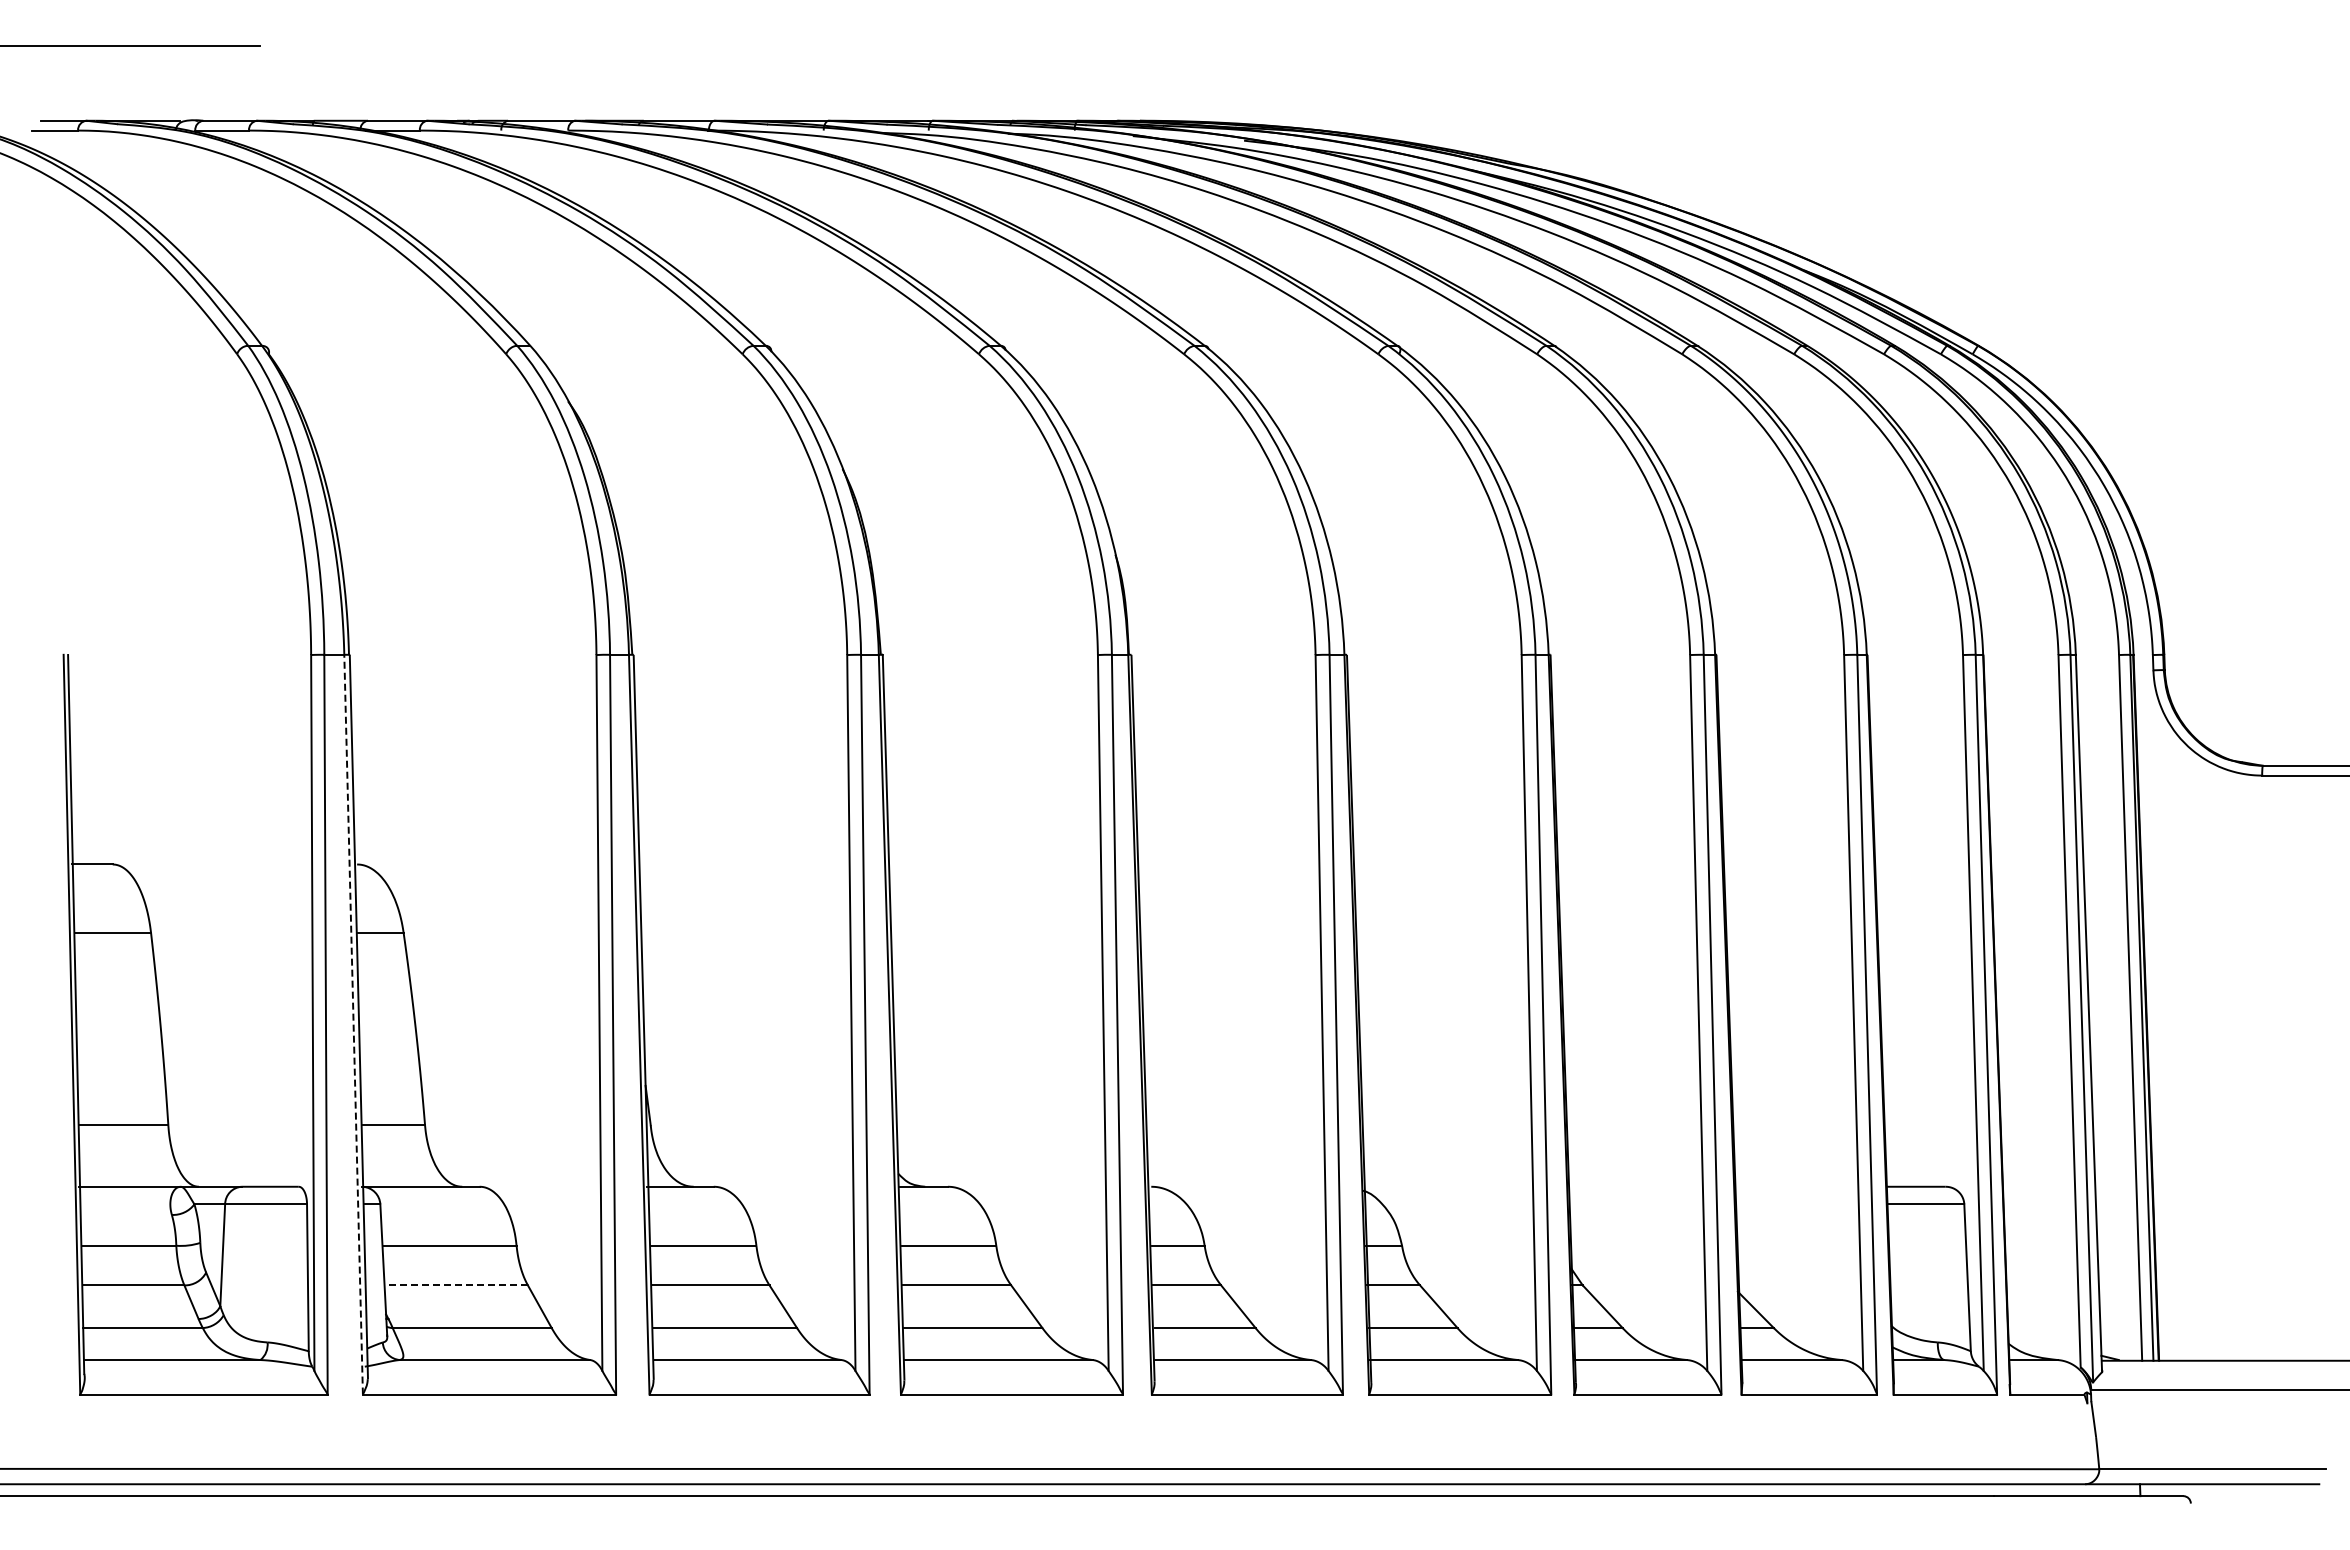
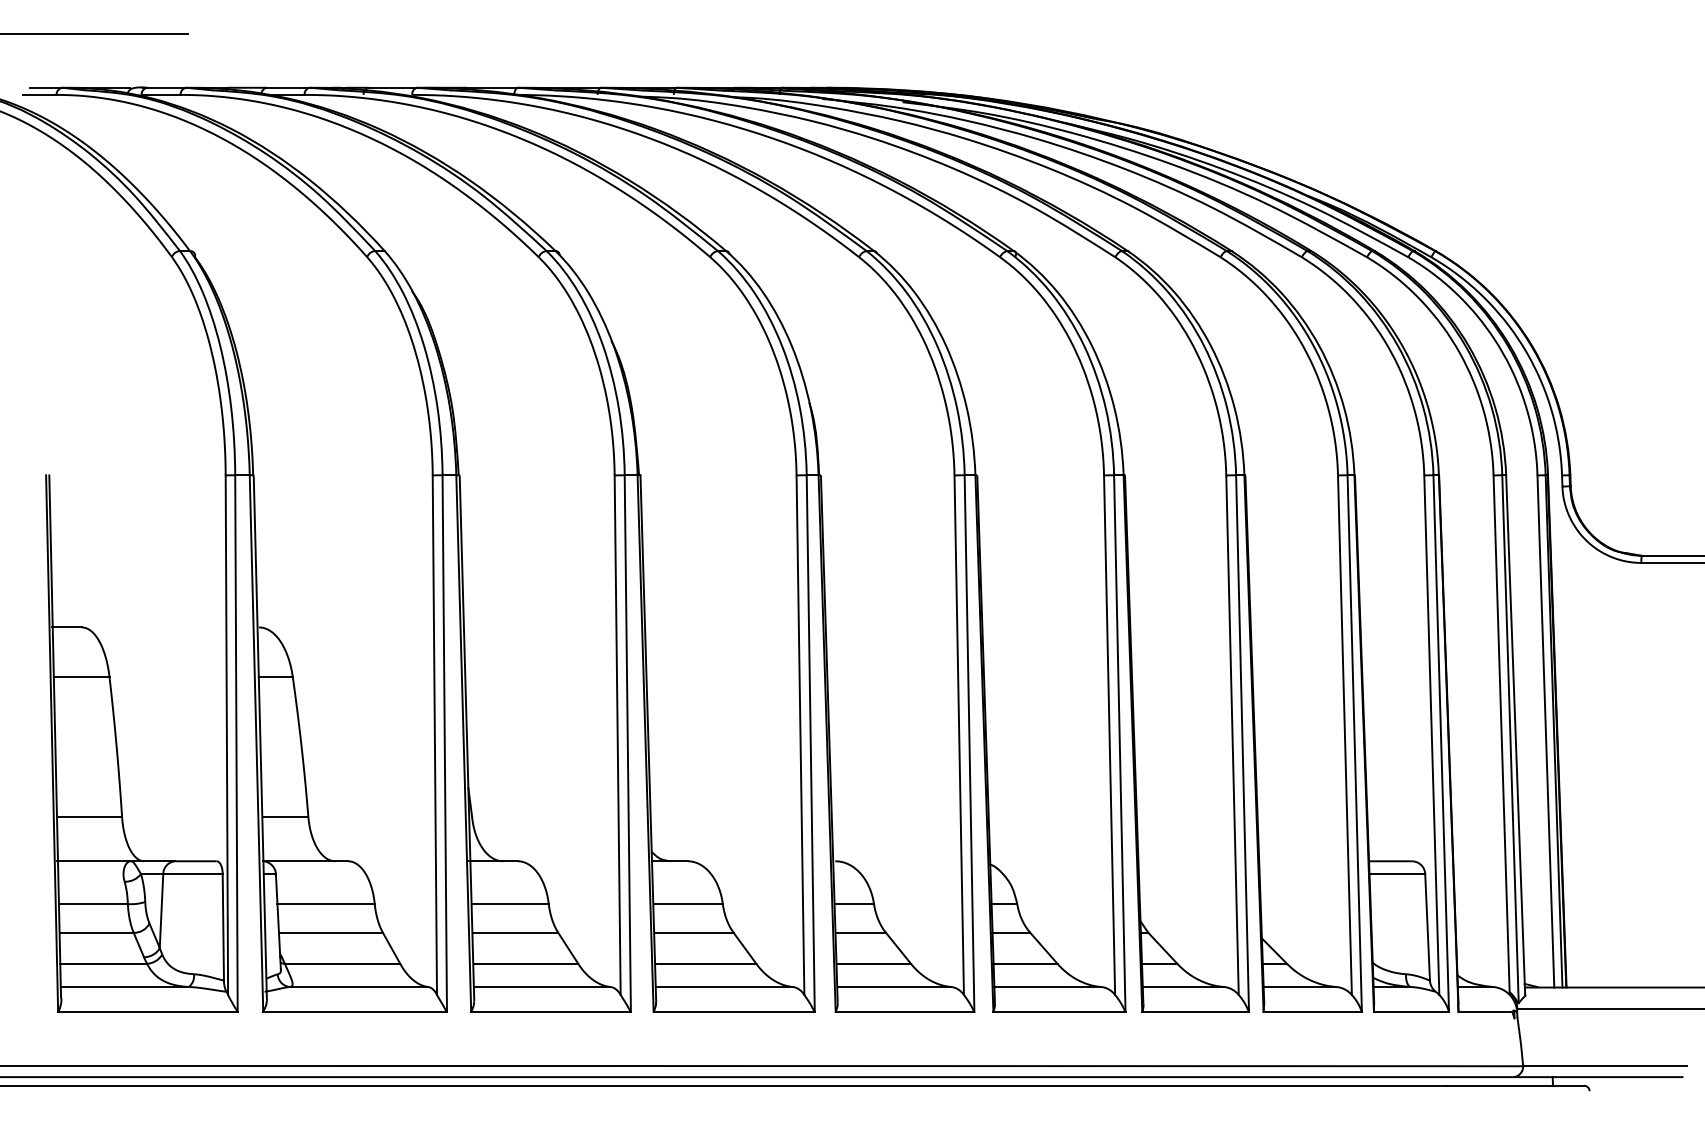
line: (353, 1024) -> (256, 743), dashed -> solid
line: (456, 1285) -> (331, 932), dashed -> solid

